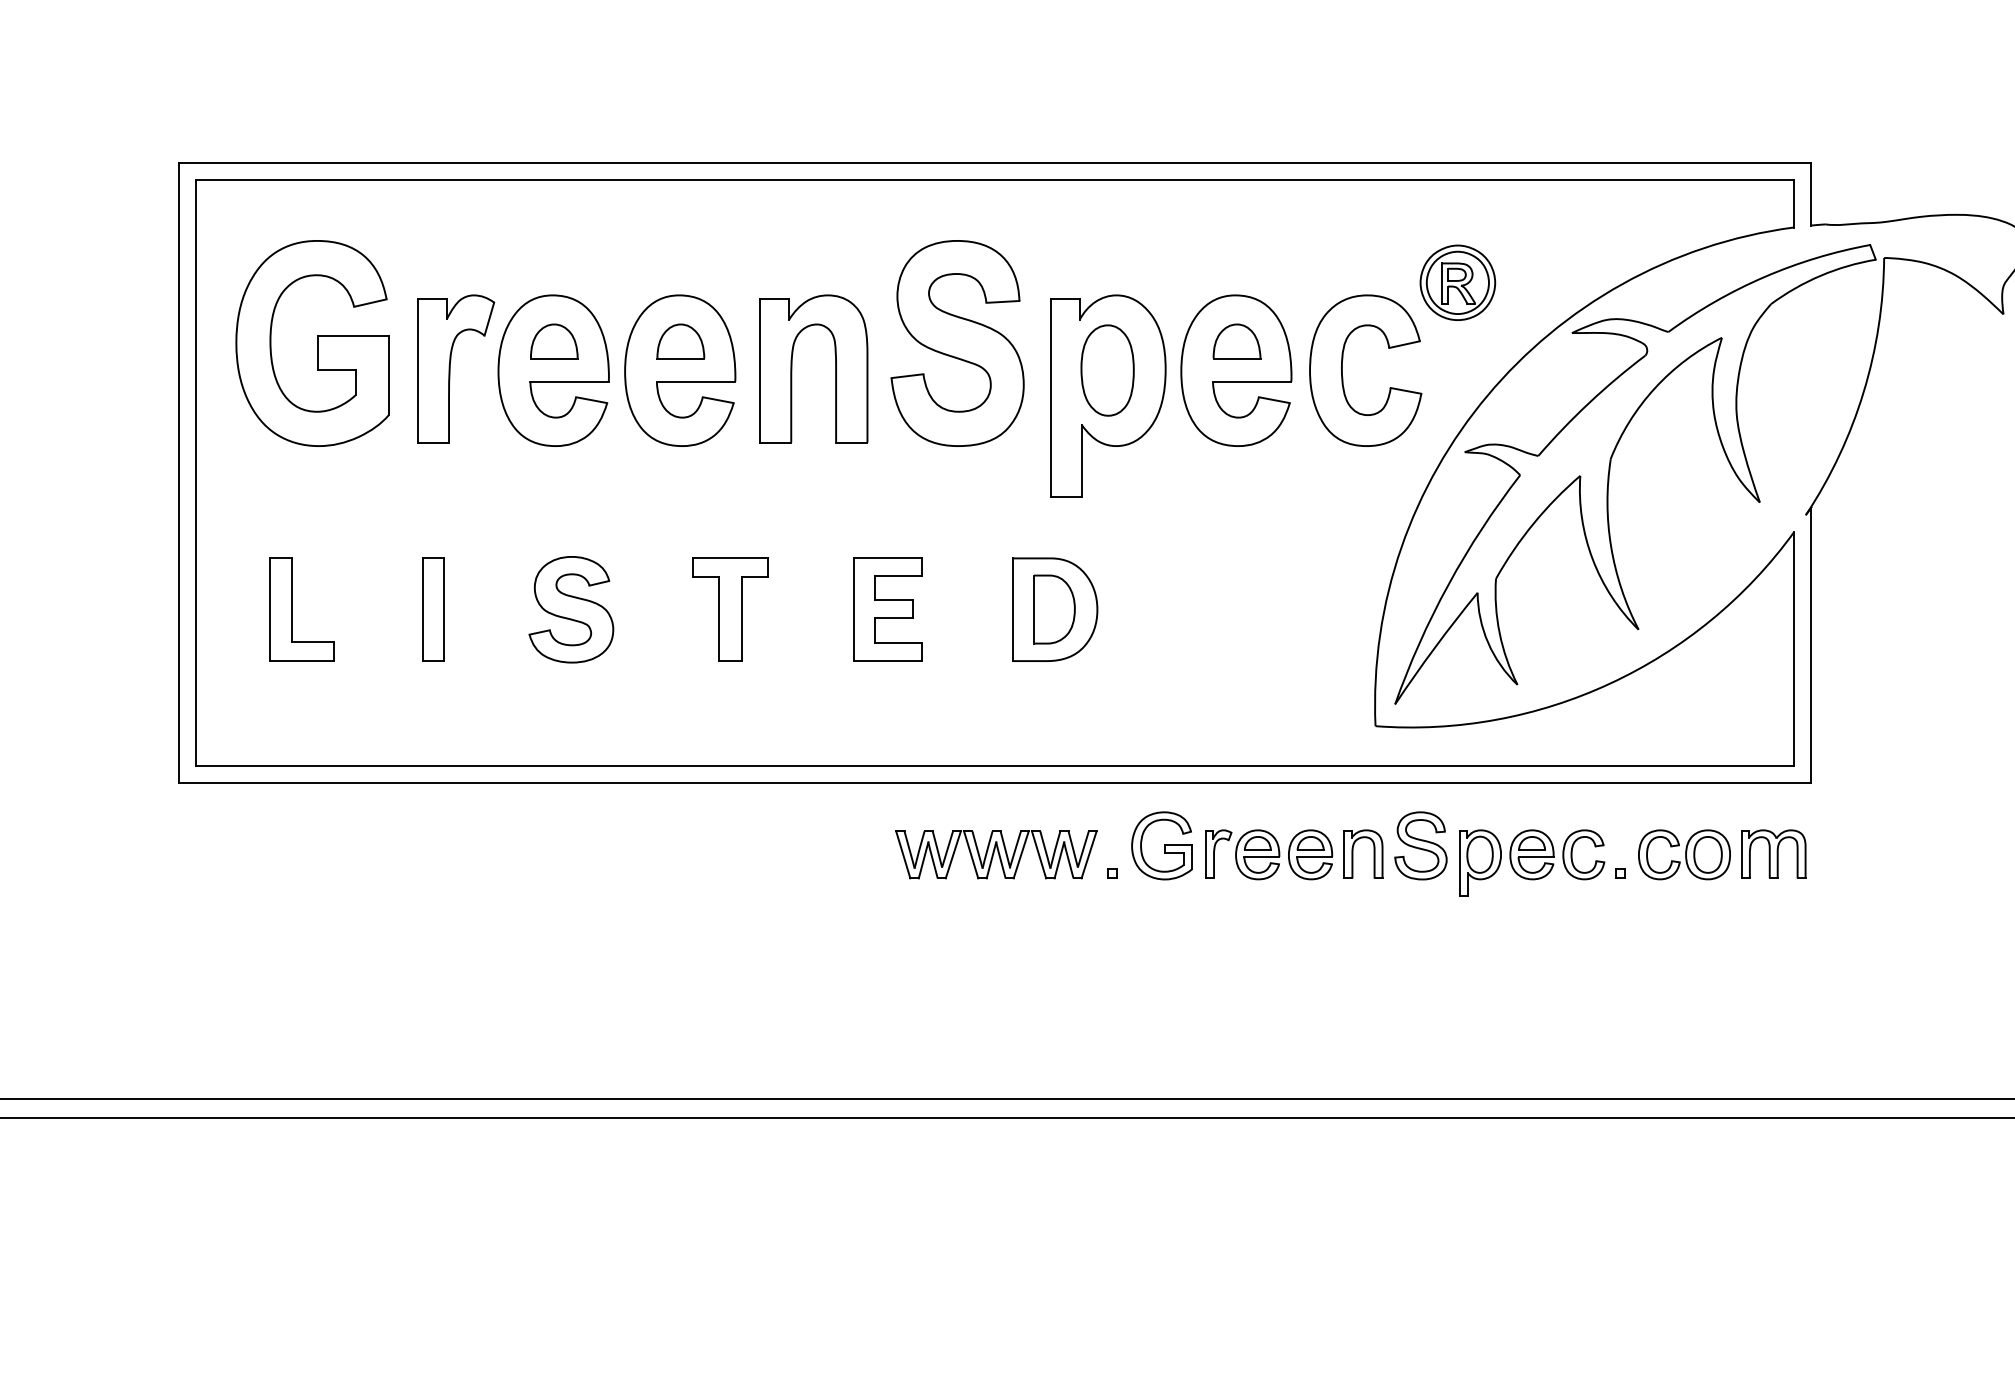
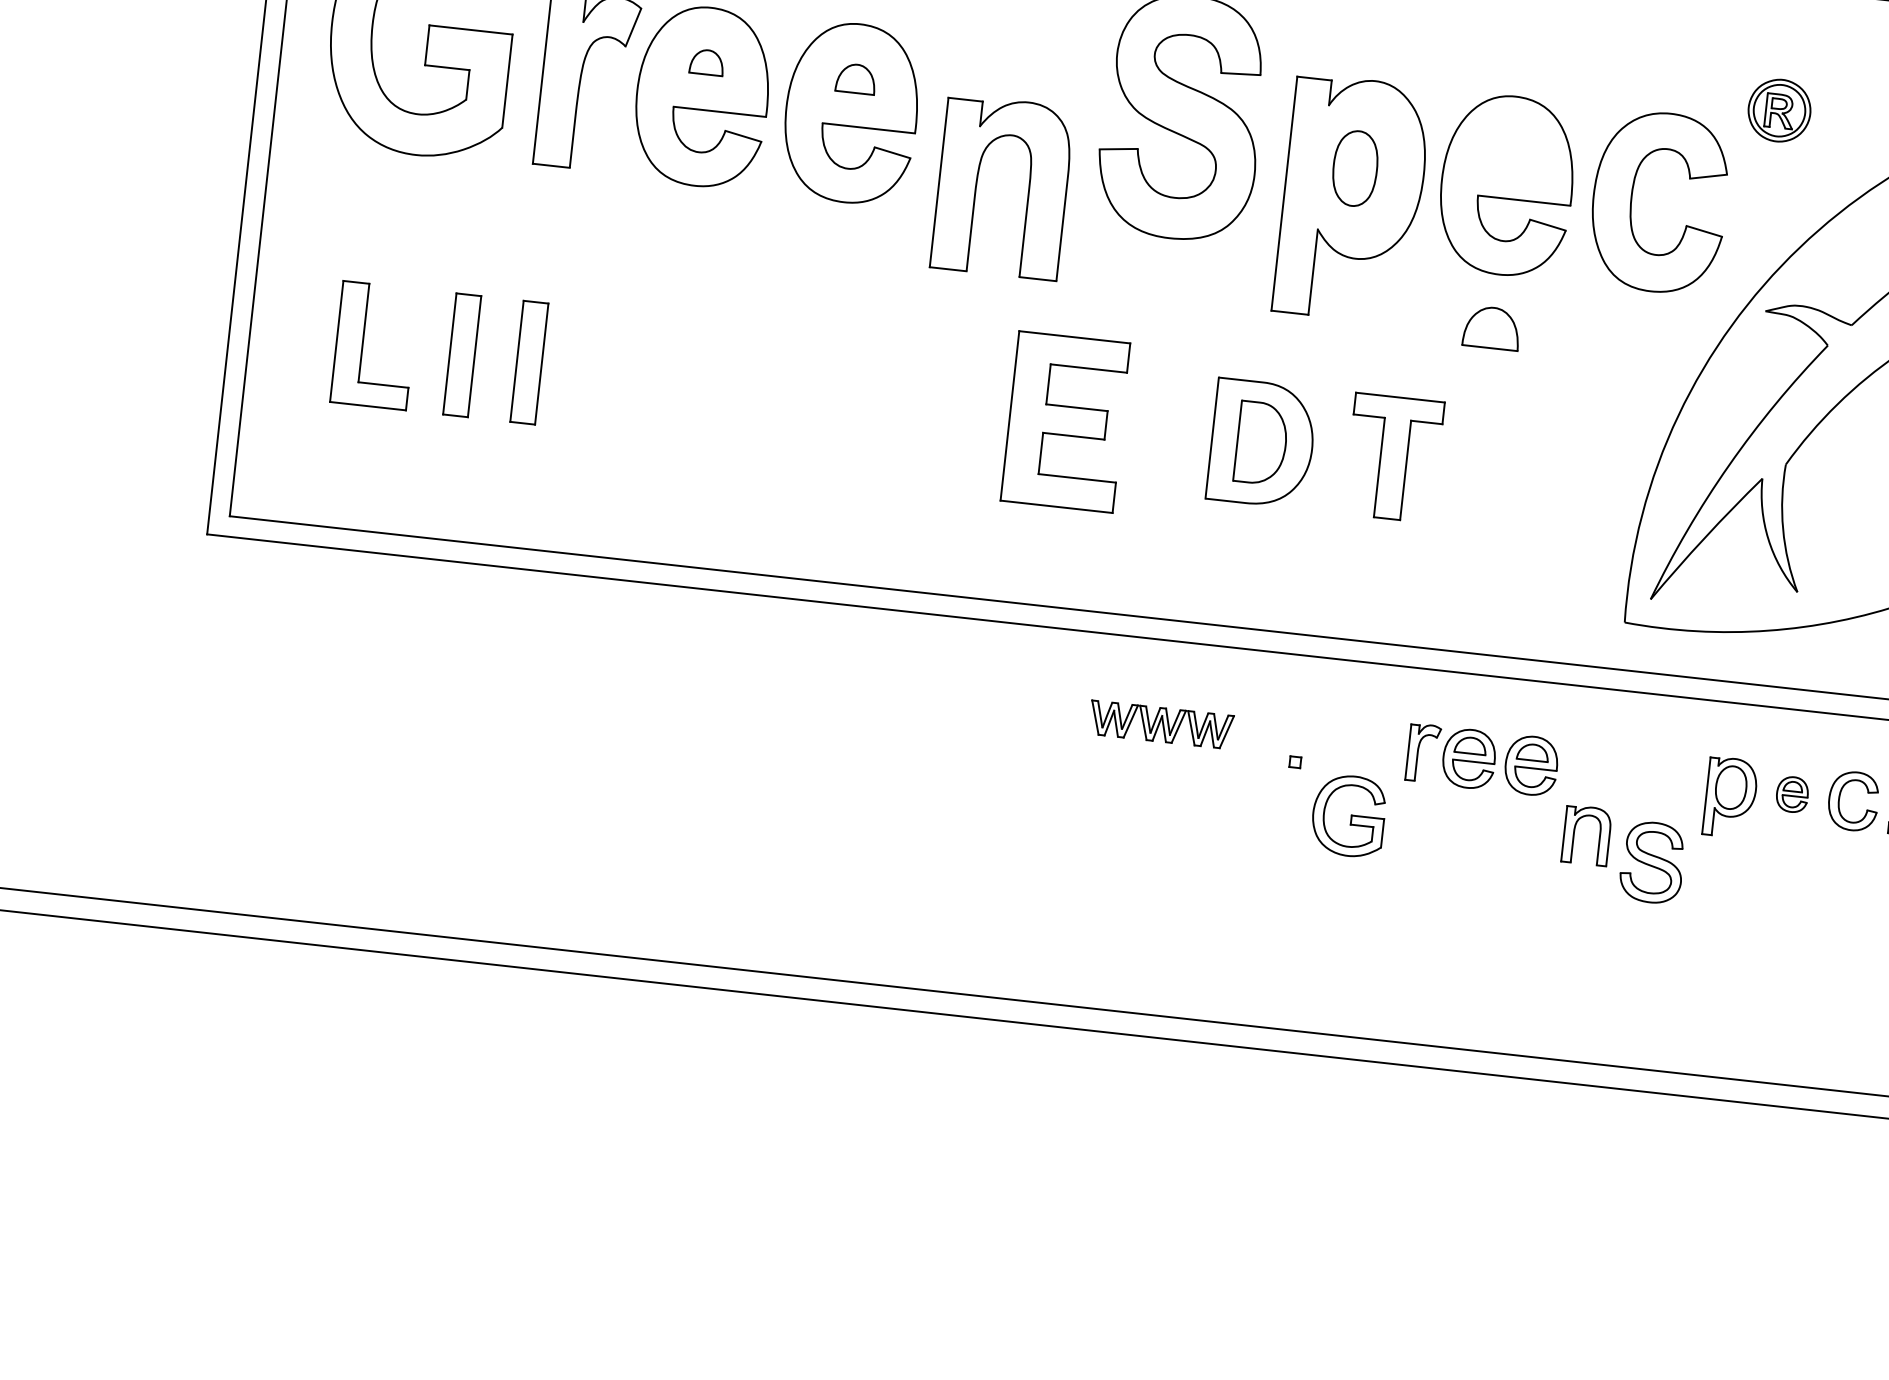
part: (1457, 282) -> (1779, 110), size x0.7
part: (554, 341) -> (707, 62), size x0.6
part: (680, 341) -> (855, 78), size x0.7
part: (1236, 341) -> (1491, 327), moved
part: (792, 368) -> (977, 184), moved
part: (1107, 370) -> (1355, 168), size x0.7
part: (376, 609) -> (462, 355), added
part: (571, 609) -> (692, 380), removed
part: (730, 609) -> (1393, 457), moved
part: (887, 609) -> (1064, 421), size x1.4
part: (1161, 845) -> (1348, 815), moved
part: (1420, 845) -> (1651, 862), moved
part: (1353, 853) -> (1575, 833), moved
part: (996, 854) -> (1161, 724), size x0.6
part: (1531, 854) -> (1791, 794), size x0.6

